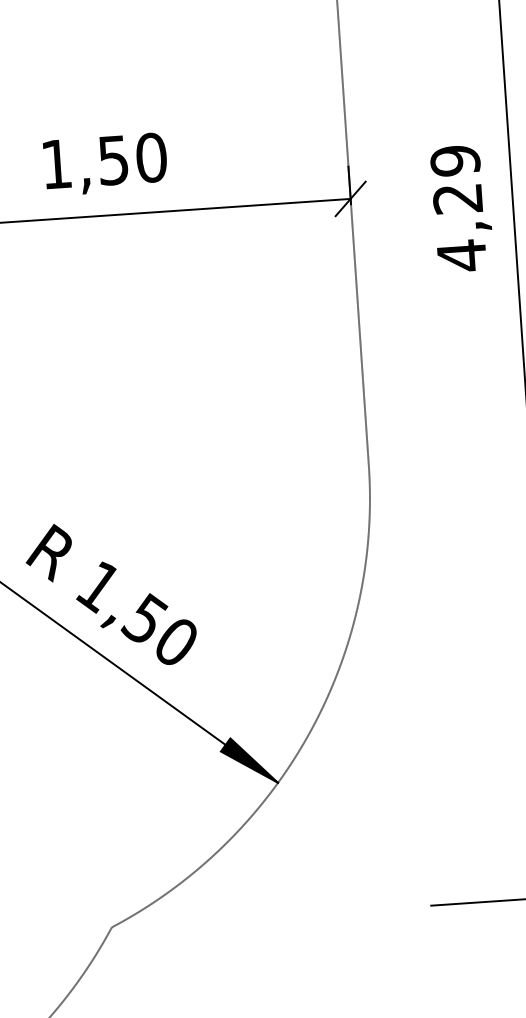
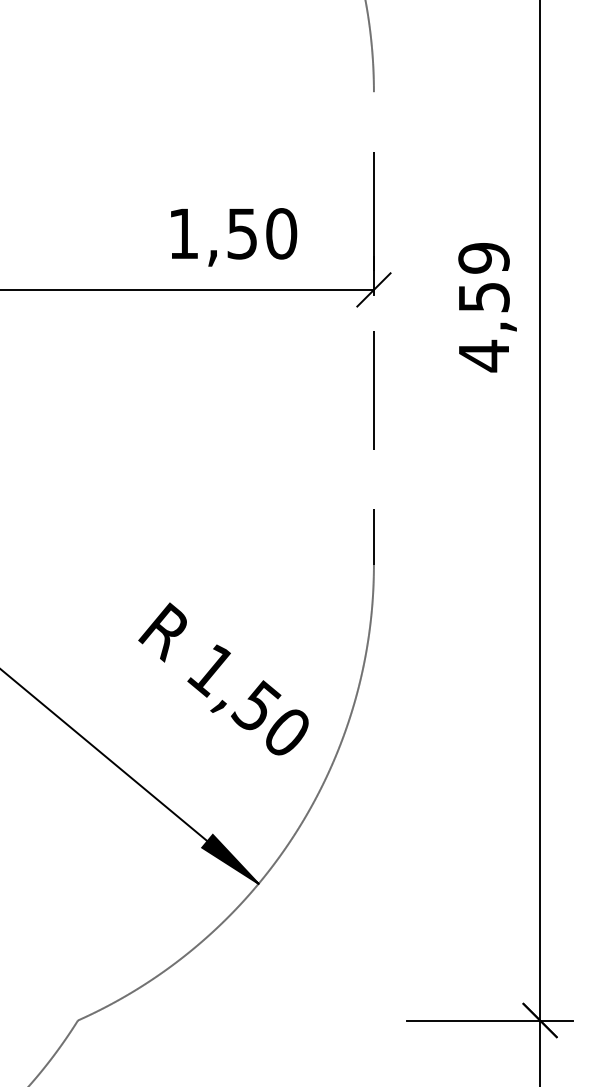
text: (106, 164) -> (234, 237), moved
text: (457, 199) -> (483, 297), 4,29 -> 4,59
text: (111, 594) -> (223, 678), moved

